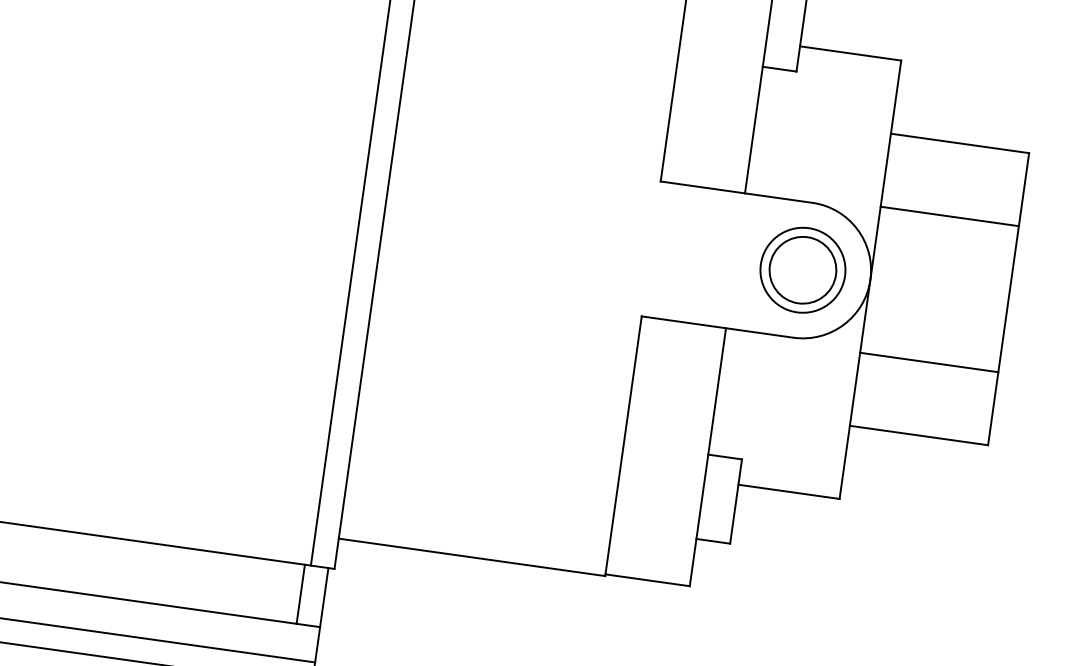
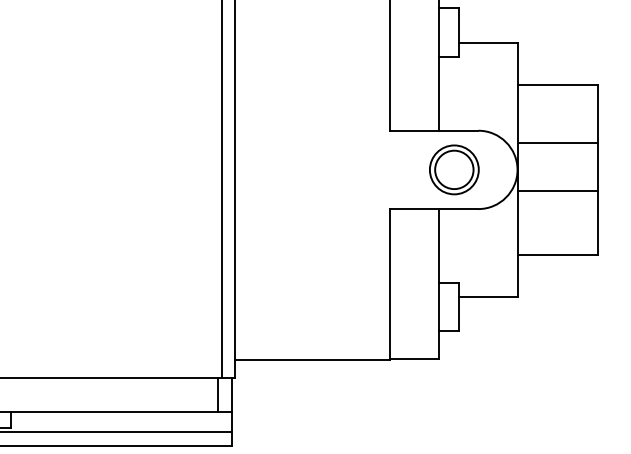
line: (949, 216) -> (557, 143), moved
part: (803, 269) -> (454, 169), moved
line: (928, 362) -> (557, 191), moved

